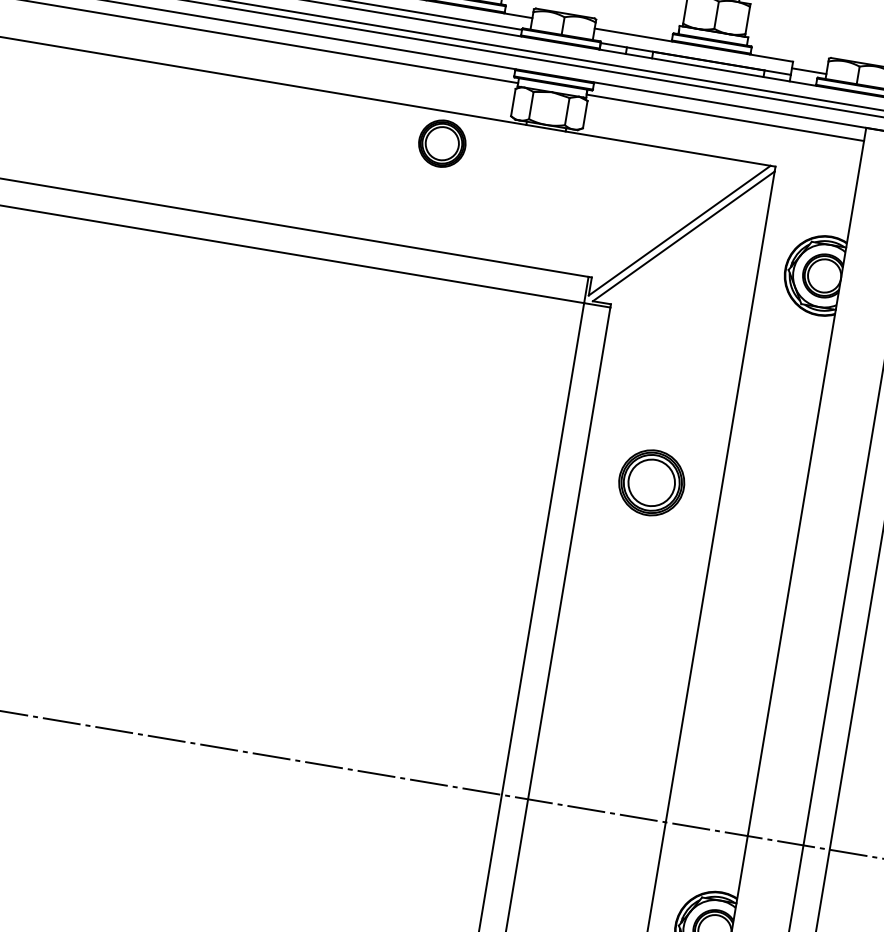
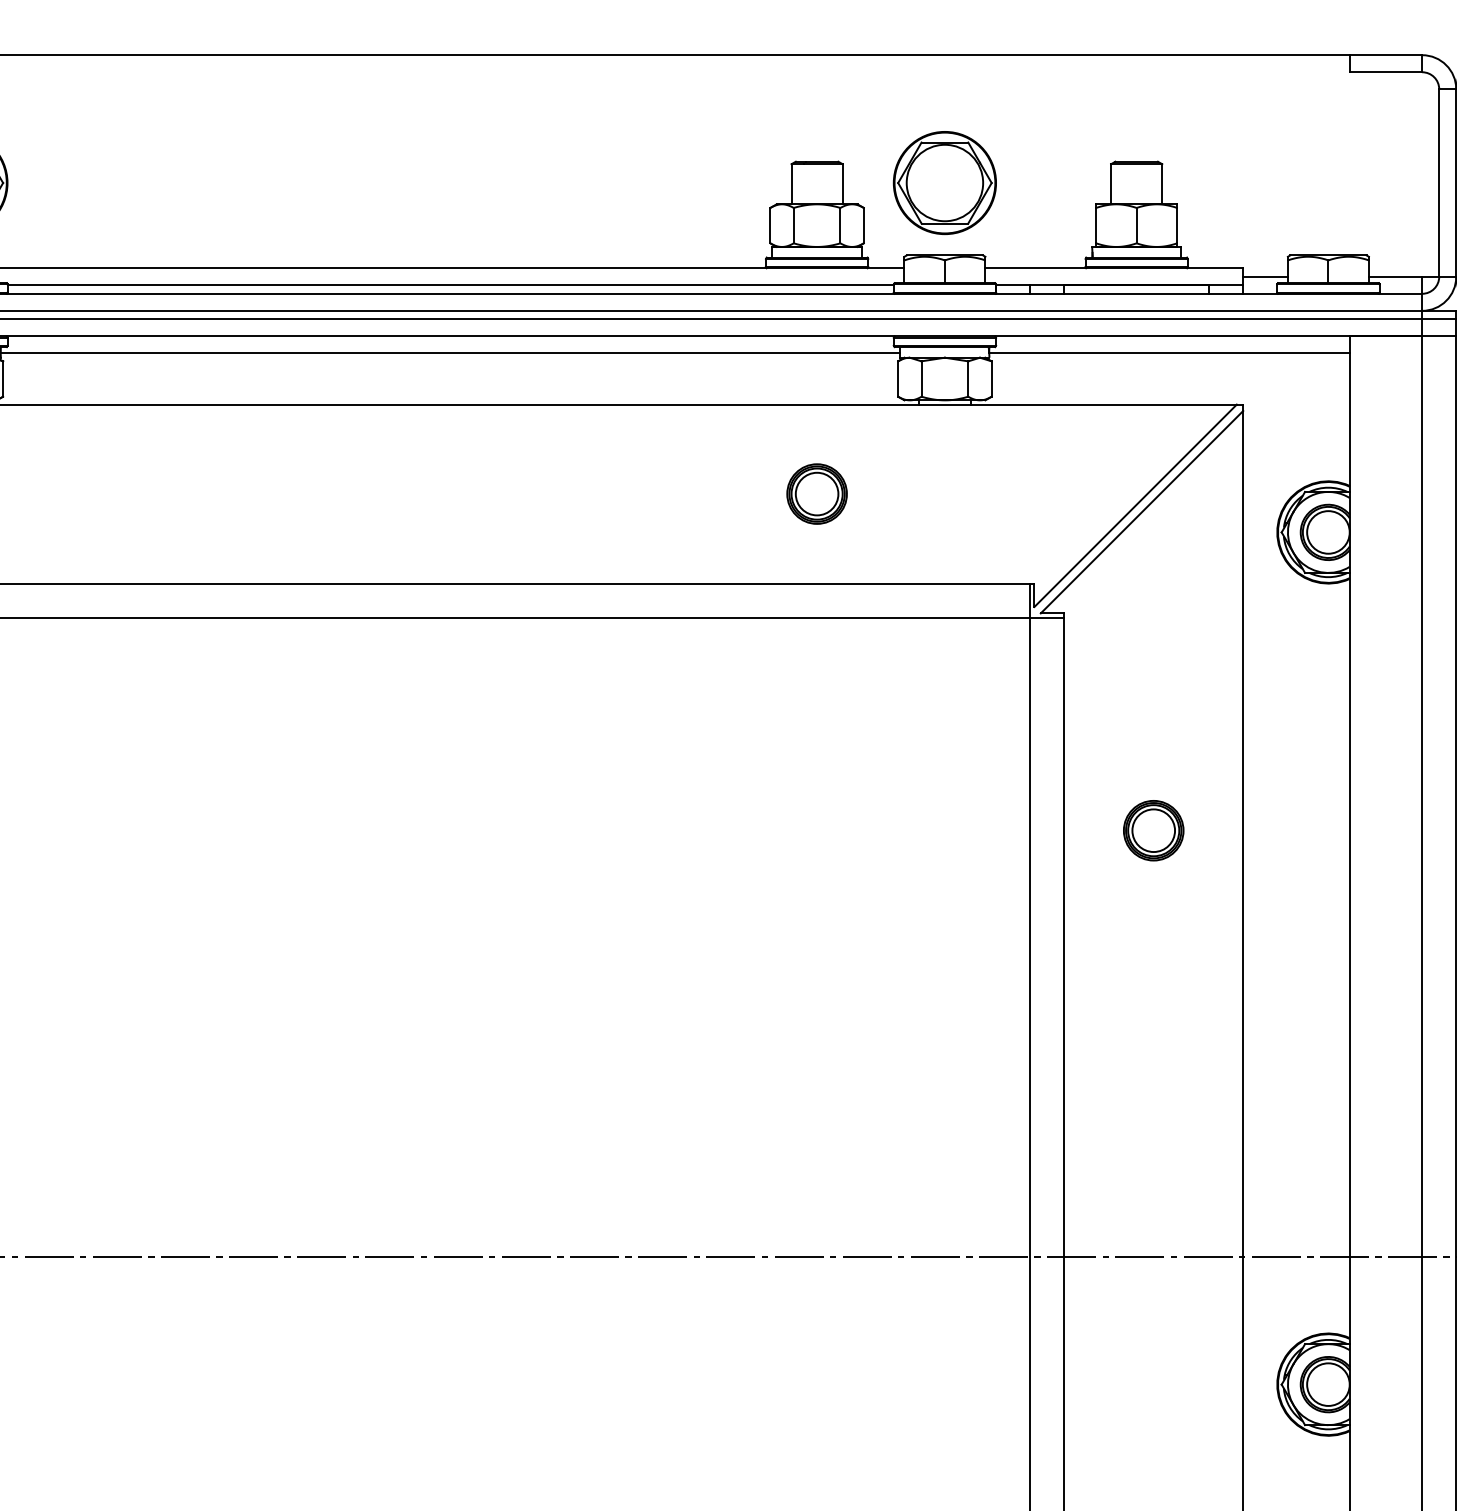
part: (441, 143) -> (816, 493), moved
part: (651, 482) -> (1153, 830), size x0.71

